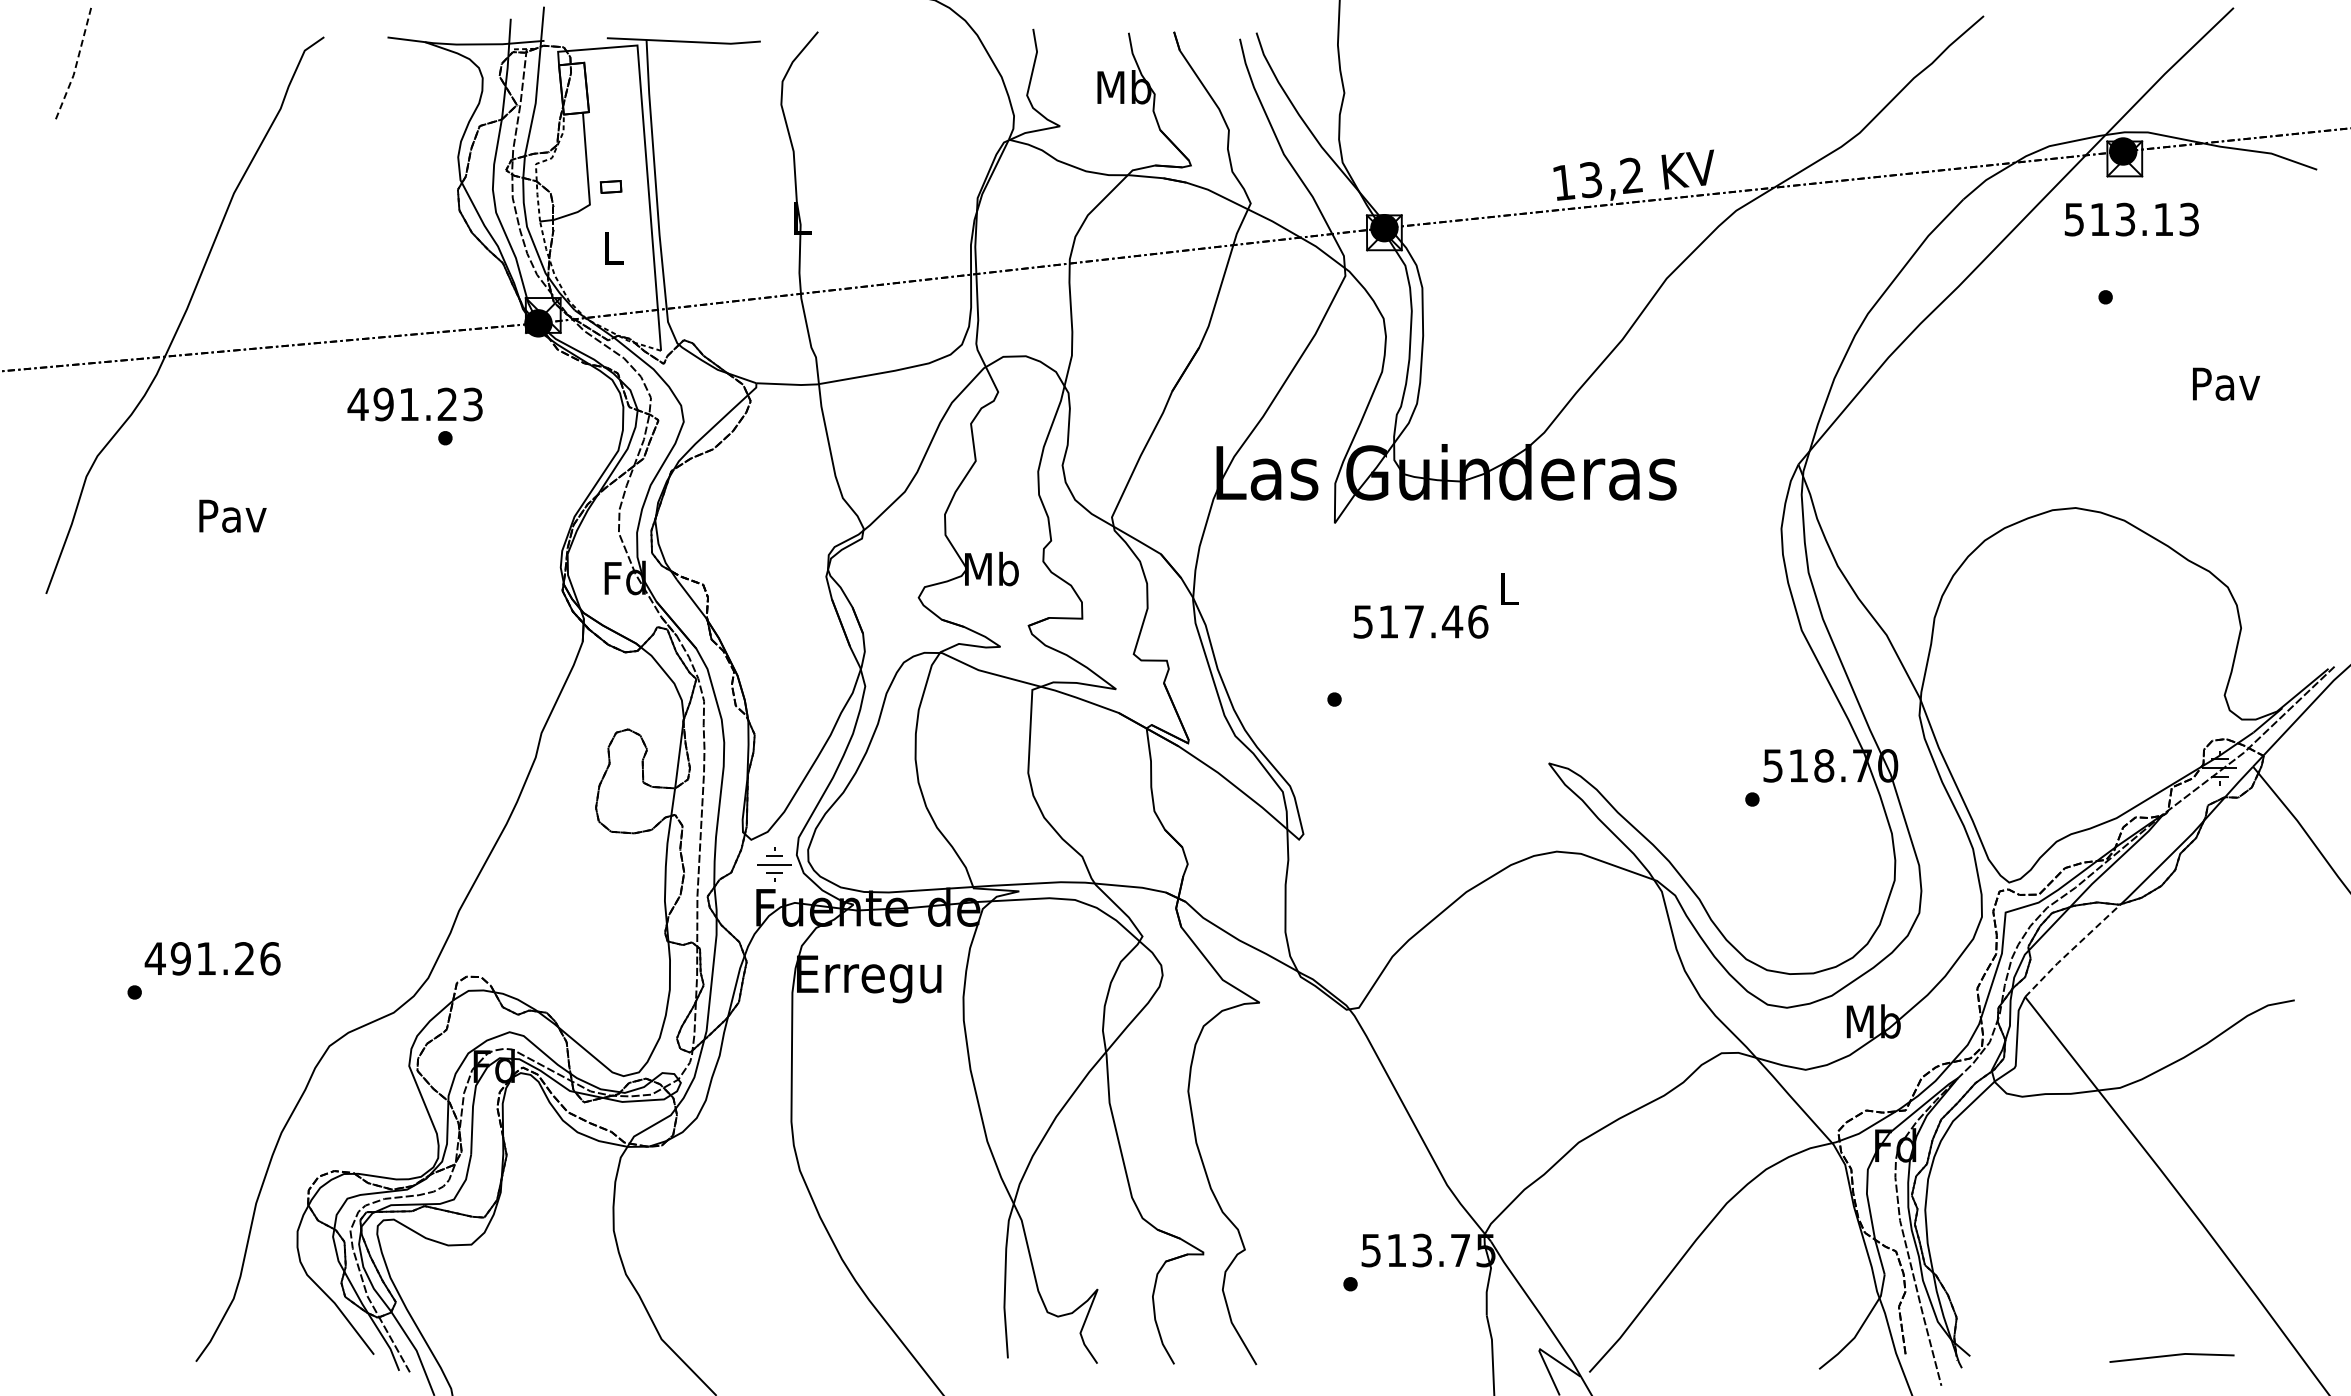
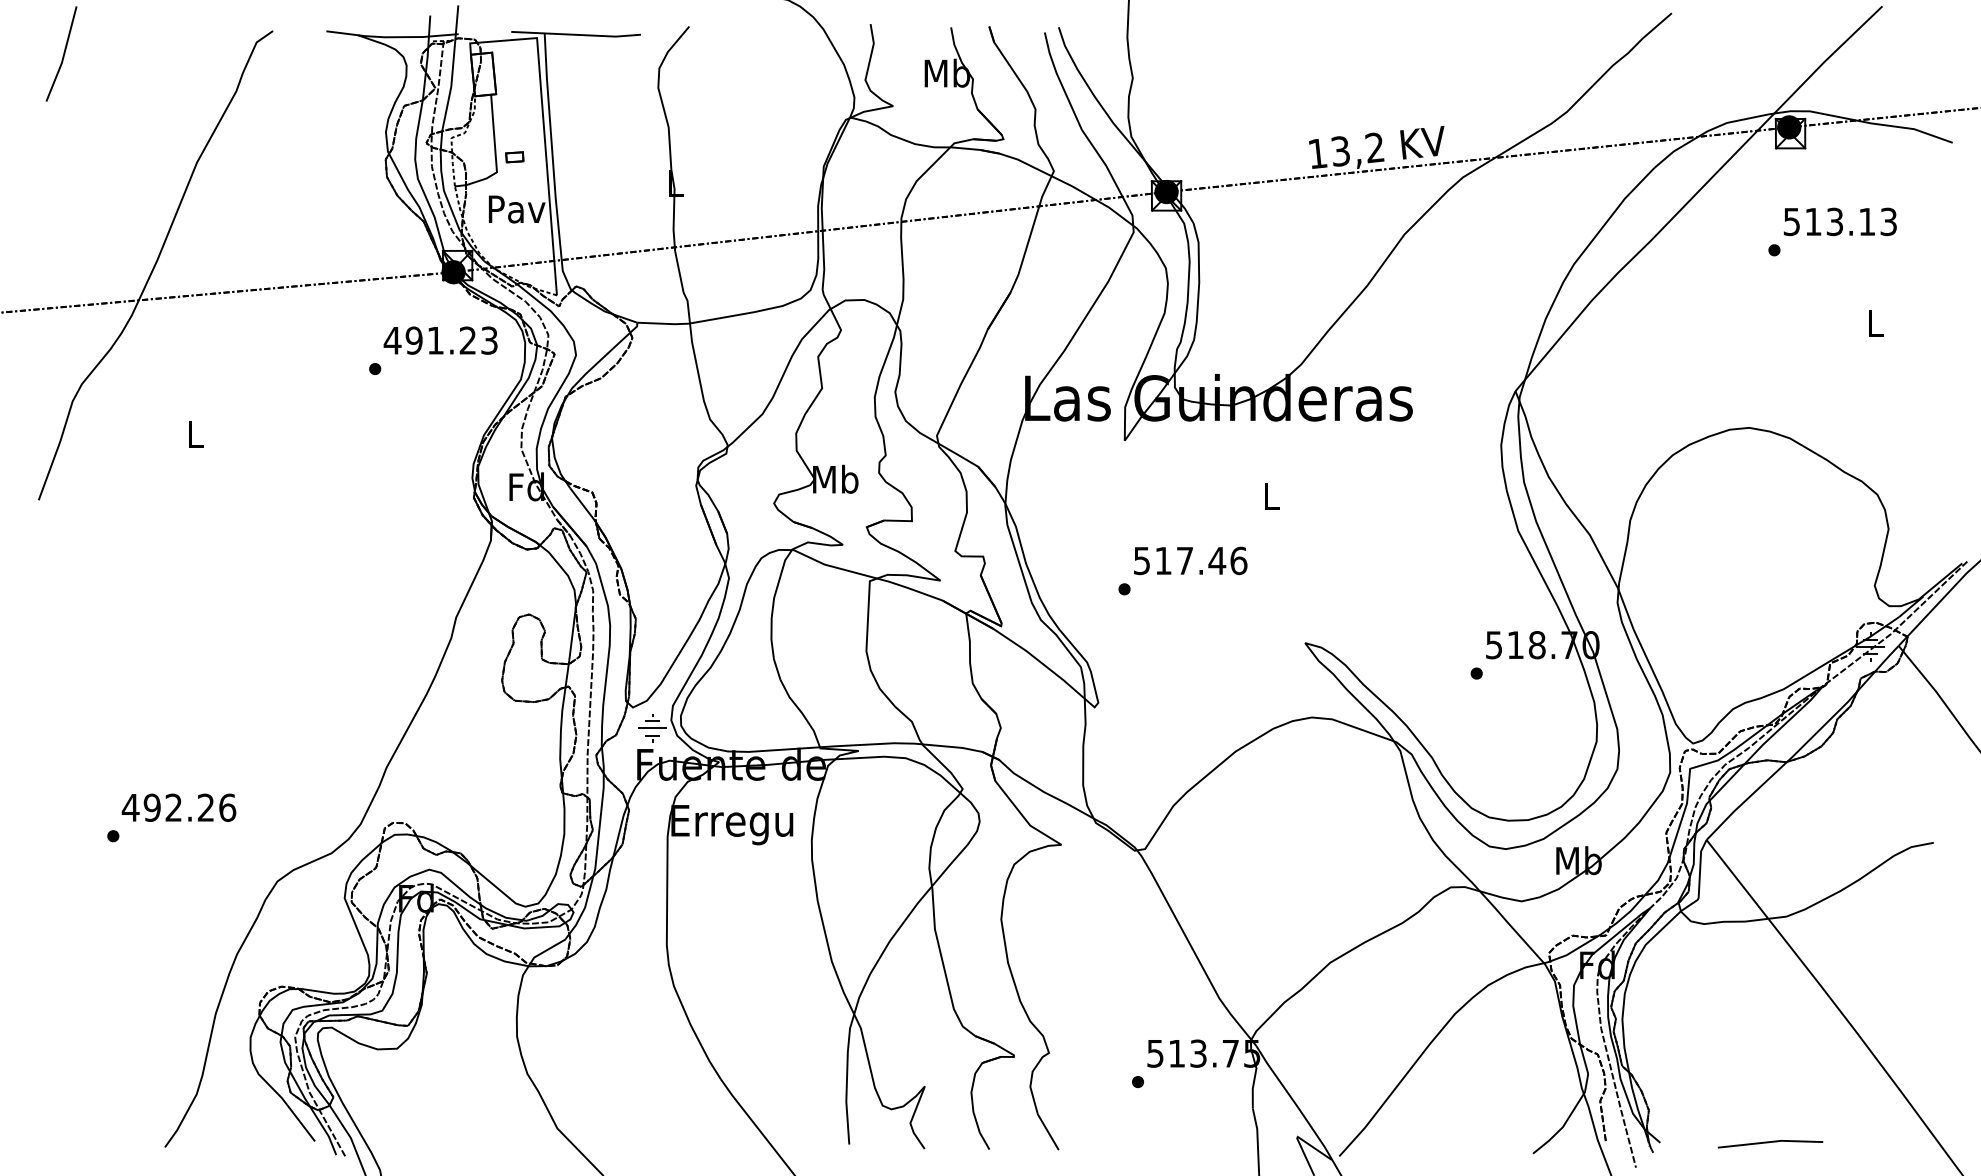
line: (75, 66) -> (63, 55), dashed -> solid
text: (2131, 219) -> (1840, 221), moved
text: (613, 248) -> (516, 209), L -> Pav
text: (2226, 383) -> (1876, 322), Pav -> L
text: (414, 404) -> (440, 340), moved
text: (232, 515) -> (195, 434), Pav -> L
text: (1420, 621) -> (1190, 560), moved
line: (2072, 949) -> (1746, 799), dashed -> solid
text: (205, 958) -> (172, 807), 491.26 -> 492.26
line: (2171, 1356) -> (1770, 1142), moved

